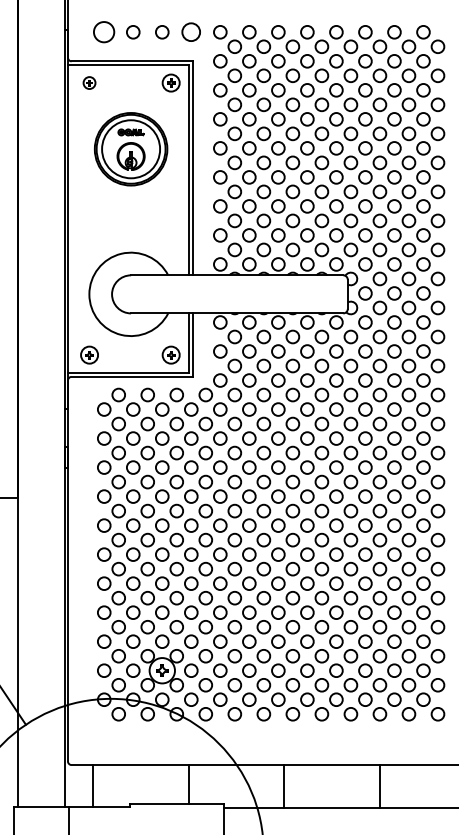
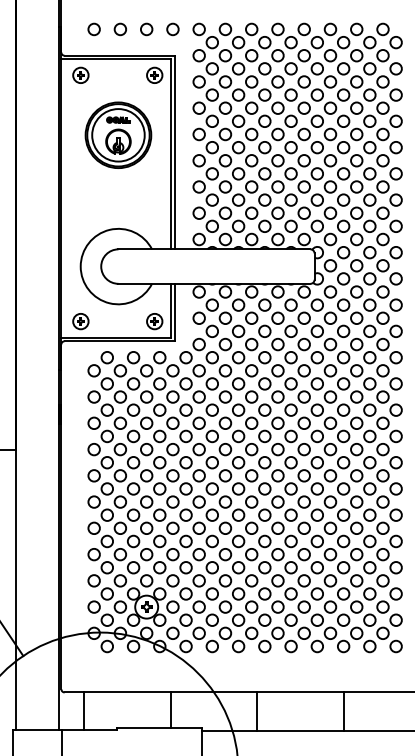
circle: (104, 32) -> (94, 29), size x0.62
circle: (191, 32) -> (173, 29), size x0.71
part: (89, 82) -> (80, 74), size x1.43

